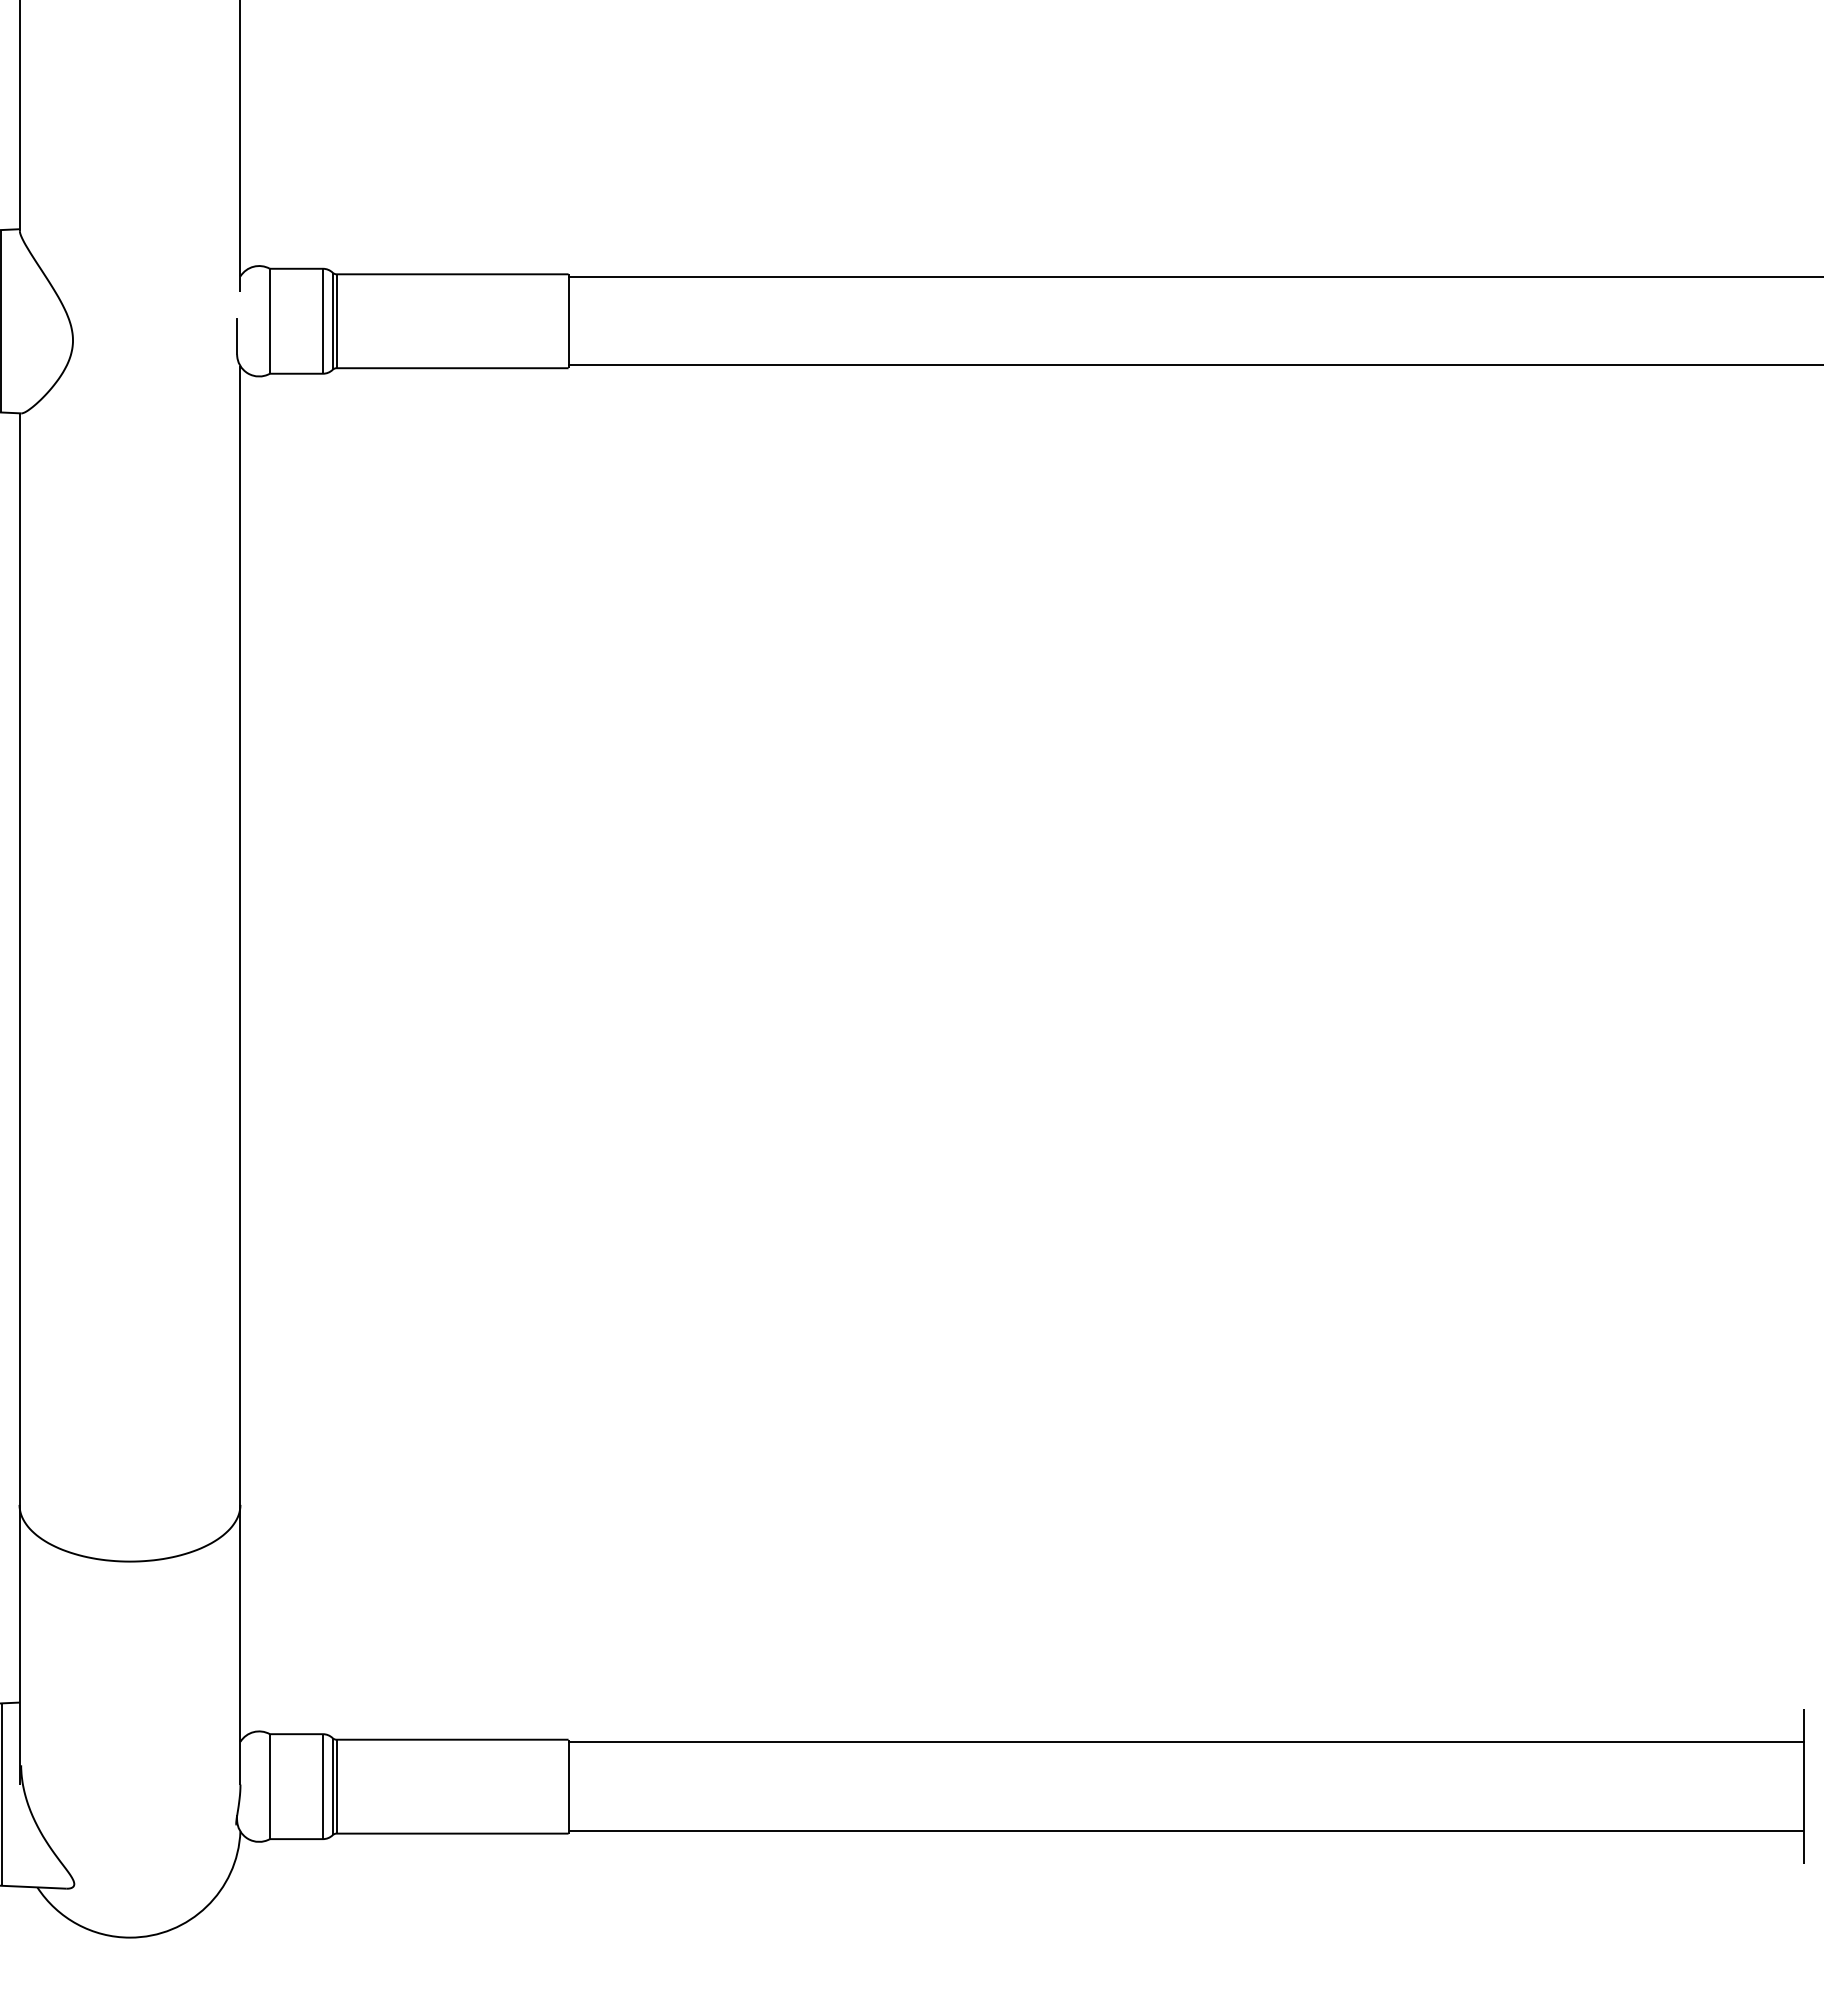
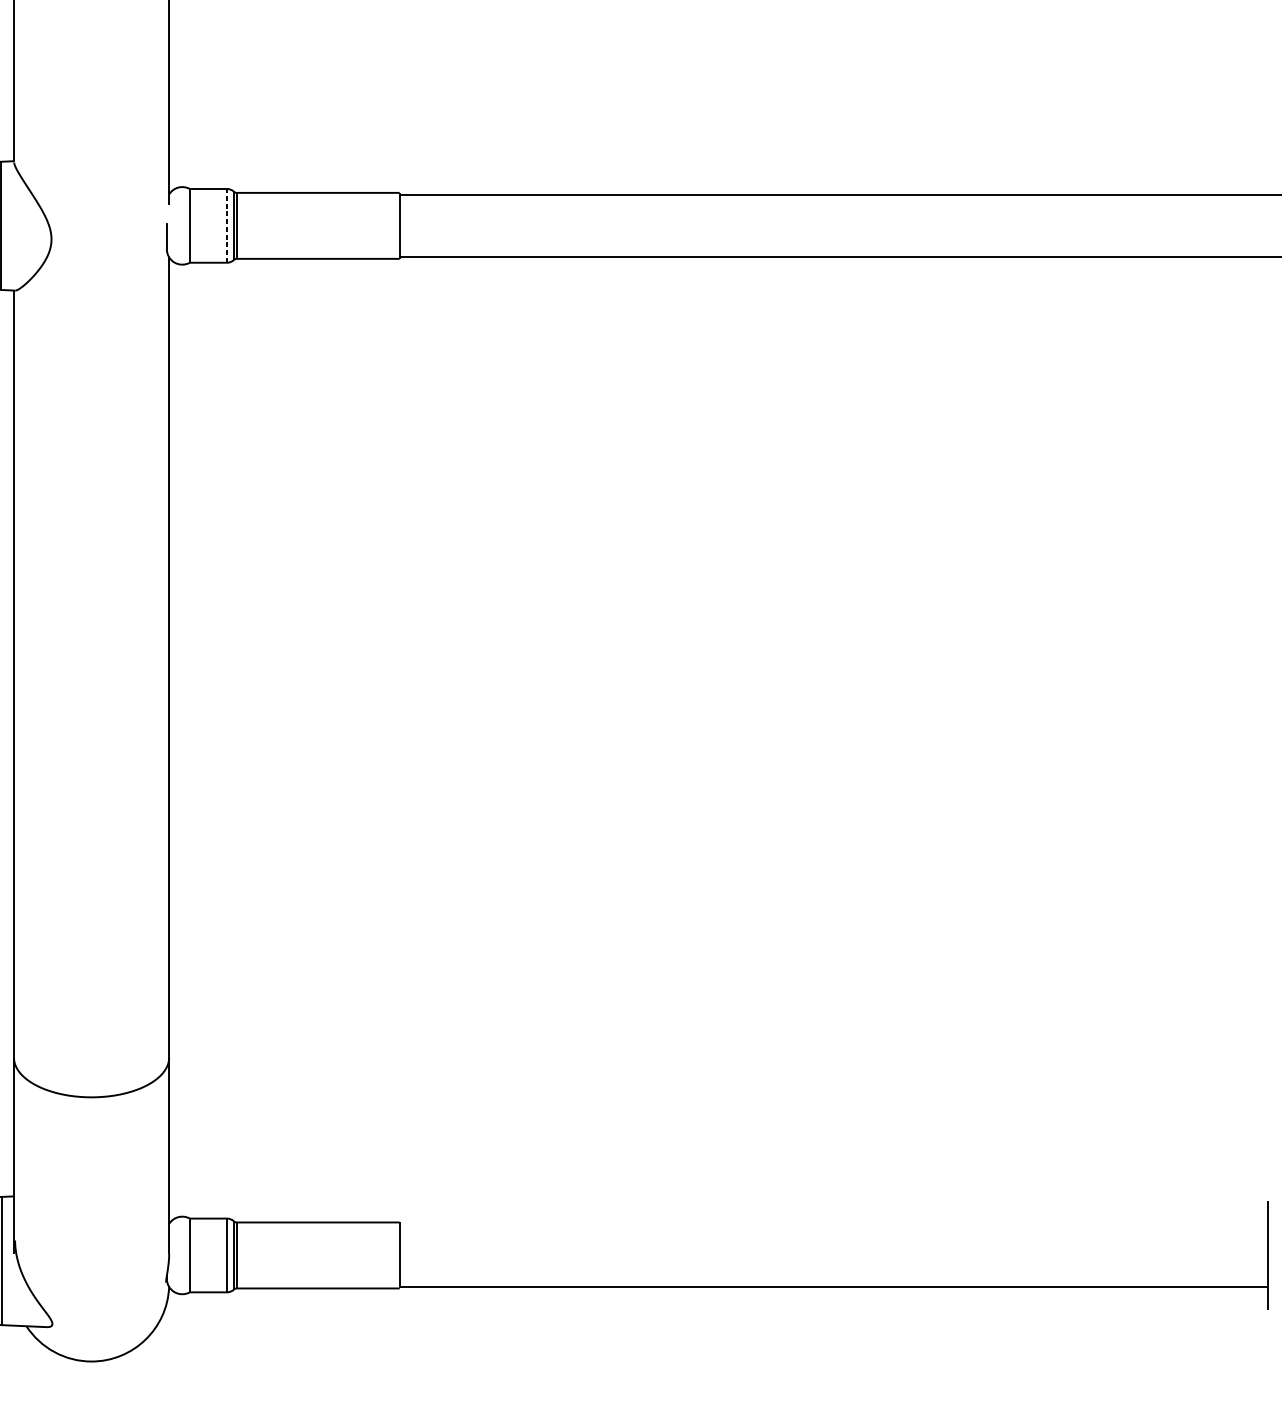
line: (323, 320) -> (227, 225), solid -> dashed
line: (1185, 1742) -> (833, 1224), removed

